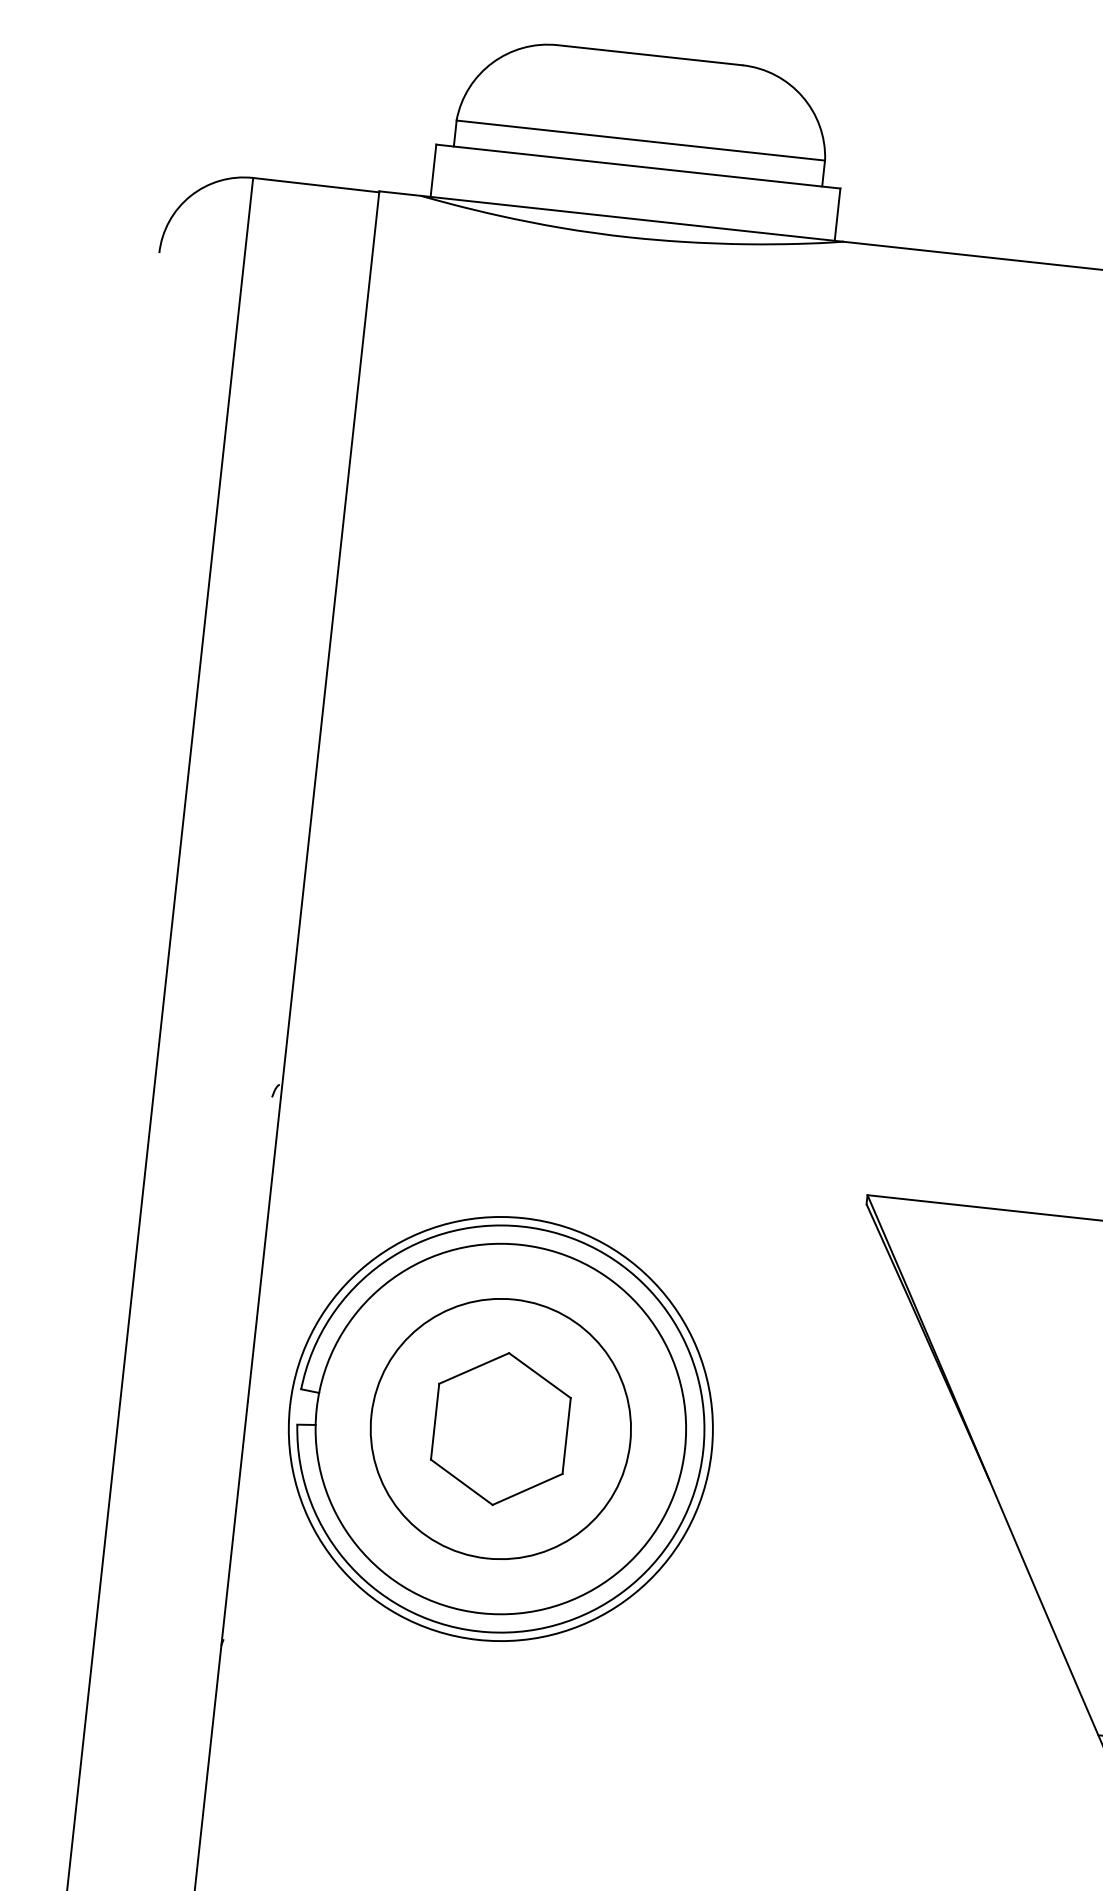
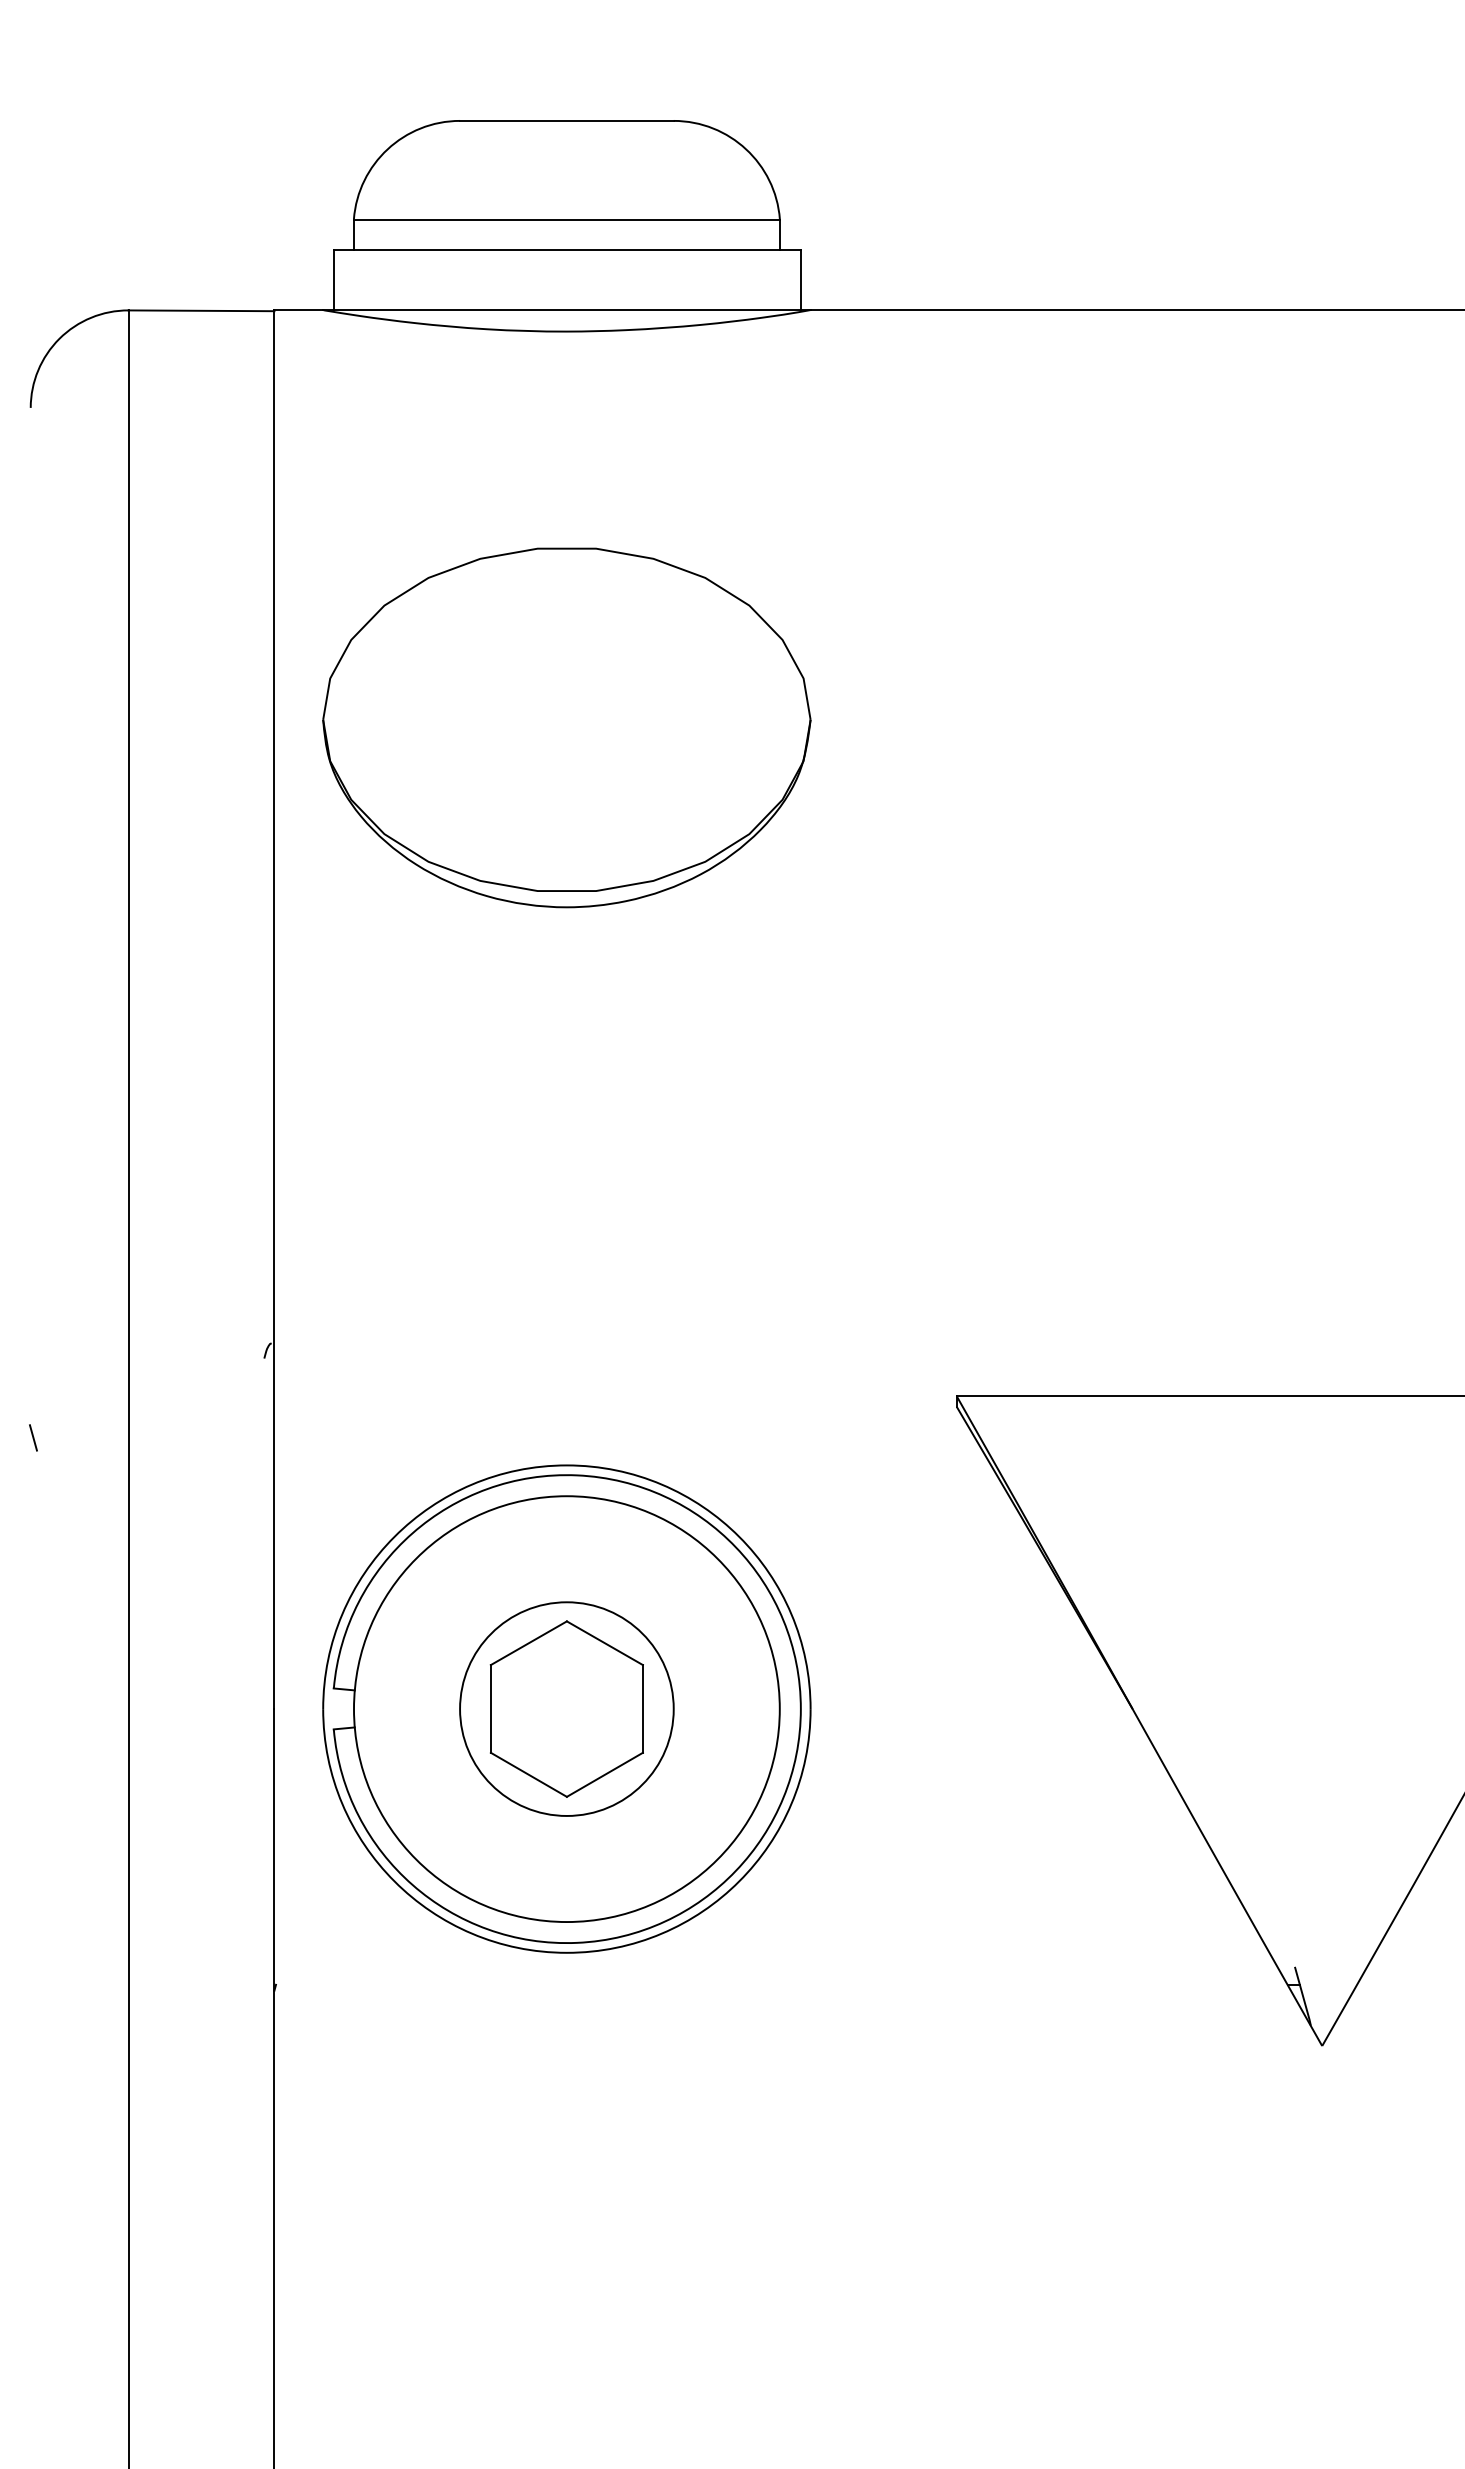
part: (592, 579) -> (566, 727), added
line: (64, 1143) -> (32, 1437), added
circle: (500, 1428) -> (566, 1708), size x0.71

